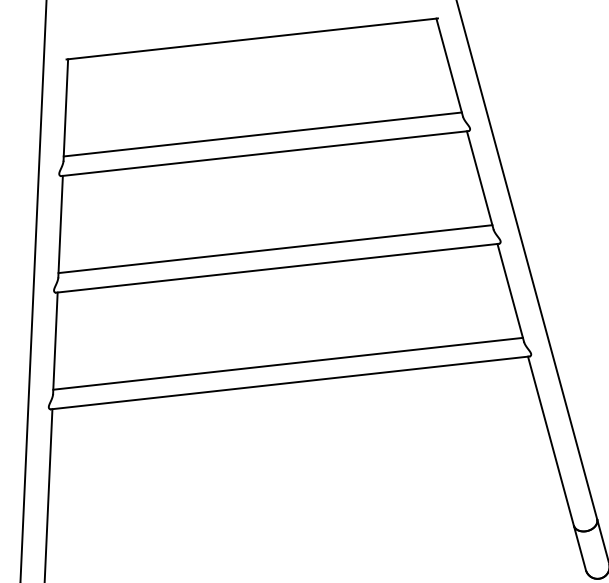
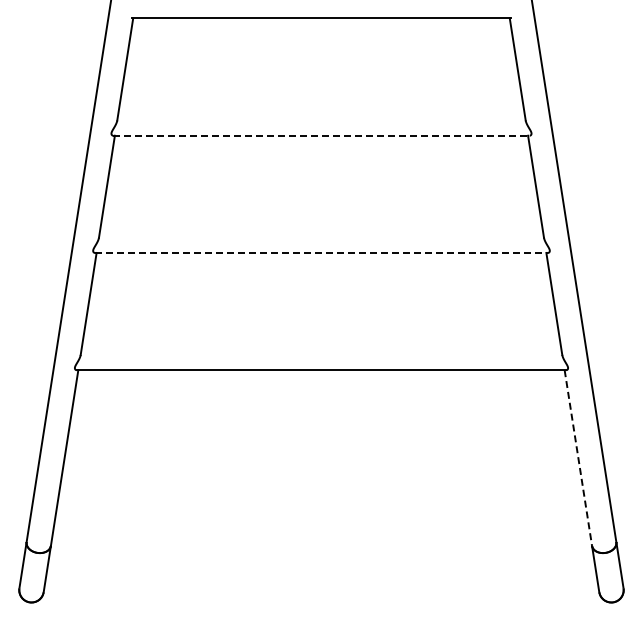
line: (262, 134) -> (321, 116), removed
line: (264, 153) -> (321, 135), solid -> dashed
line: (275, 249) -> (321, 233), removed
line: (277, 267) -> (321, 252), solid -> dashed
line: (288, 363) -> (321, 350), removed
line: (551, 441) -> (578, 458), solid -> dashed

